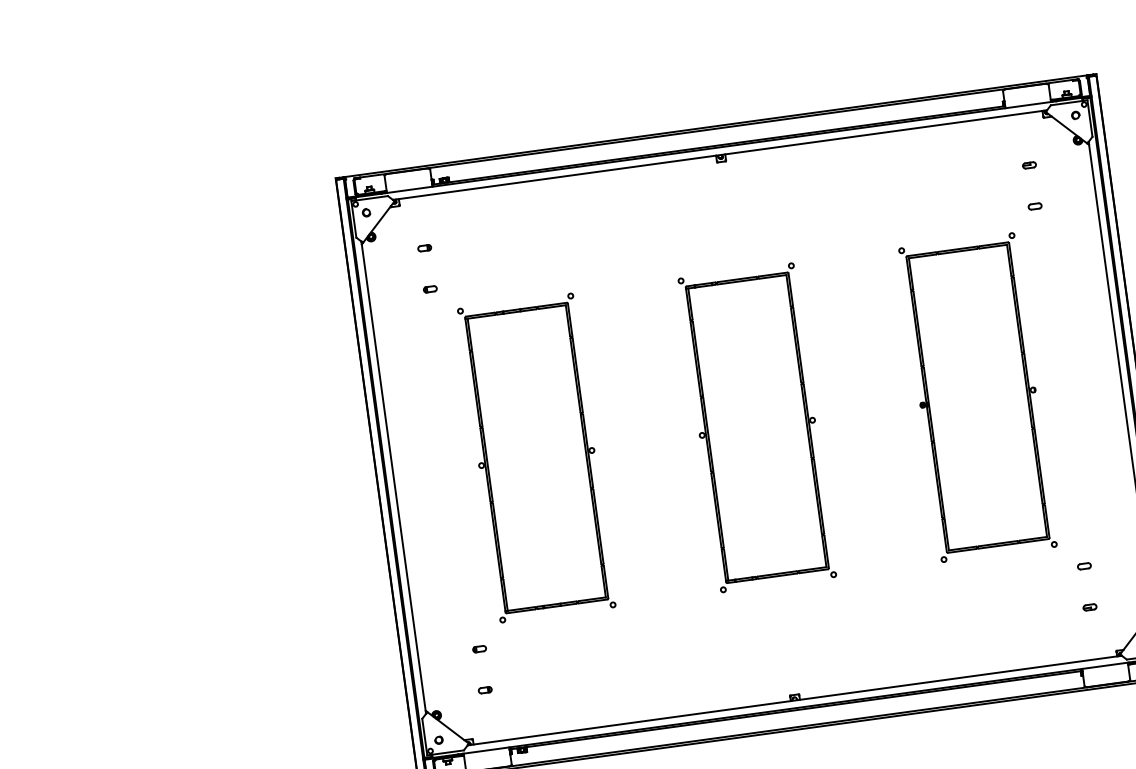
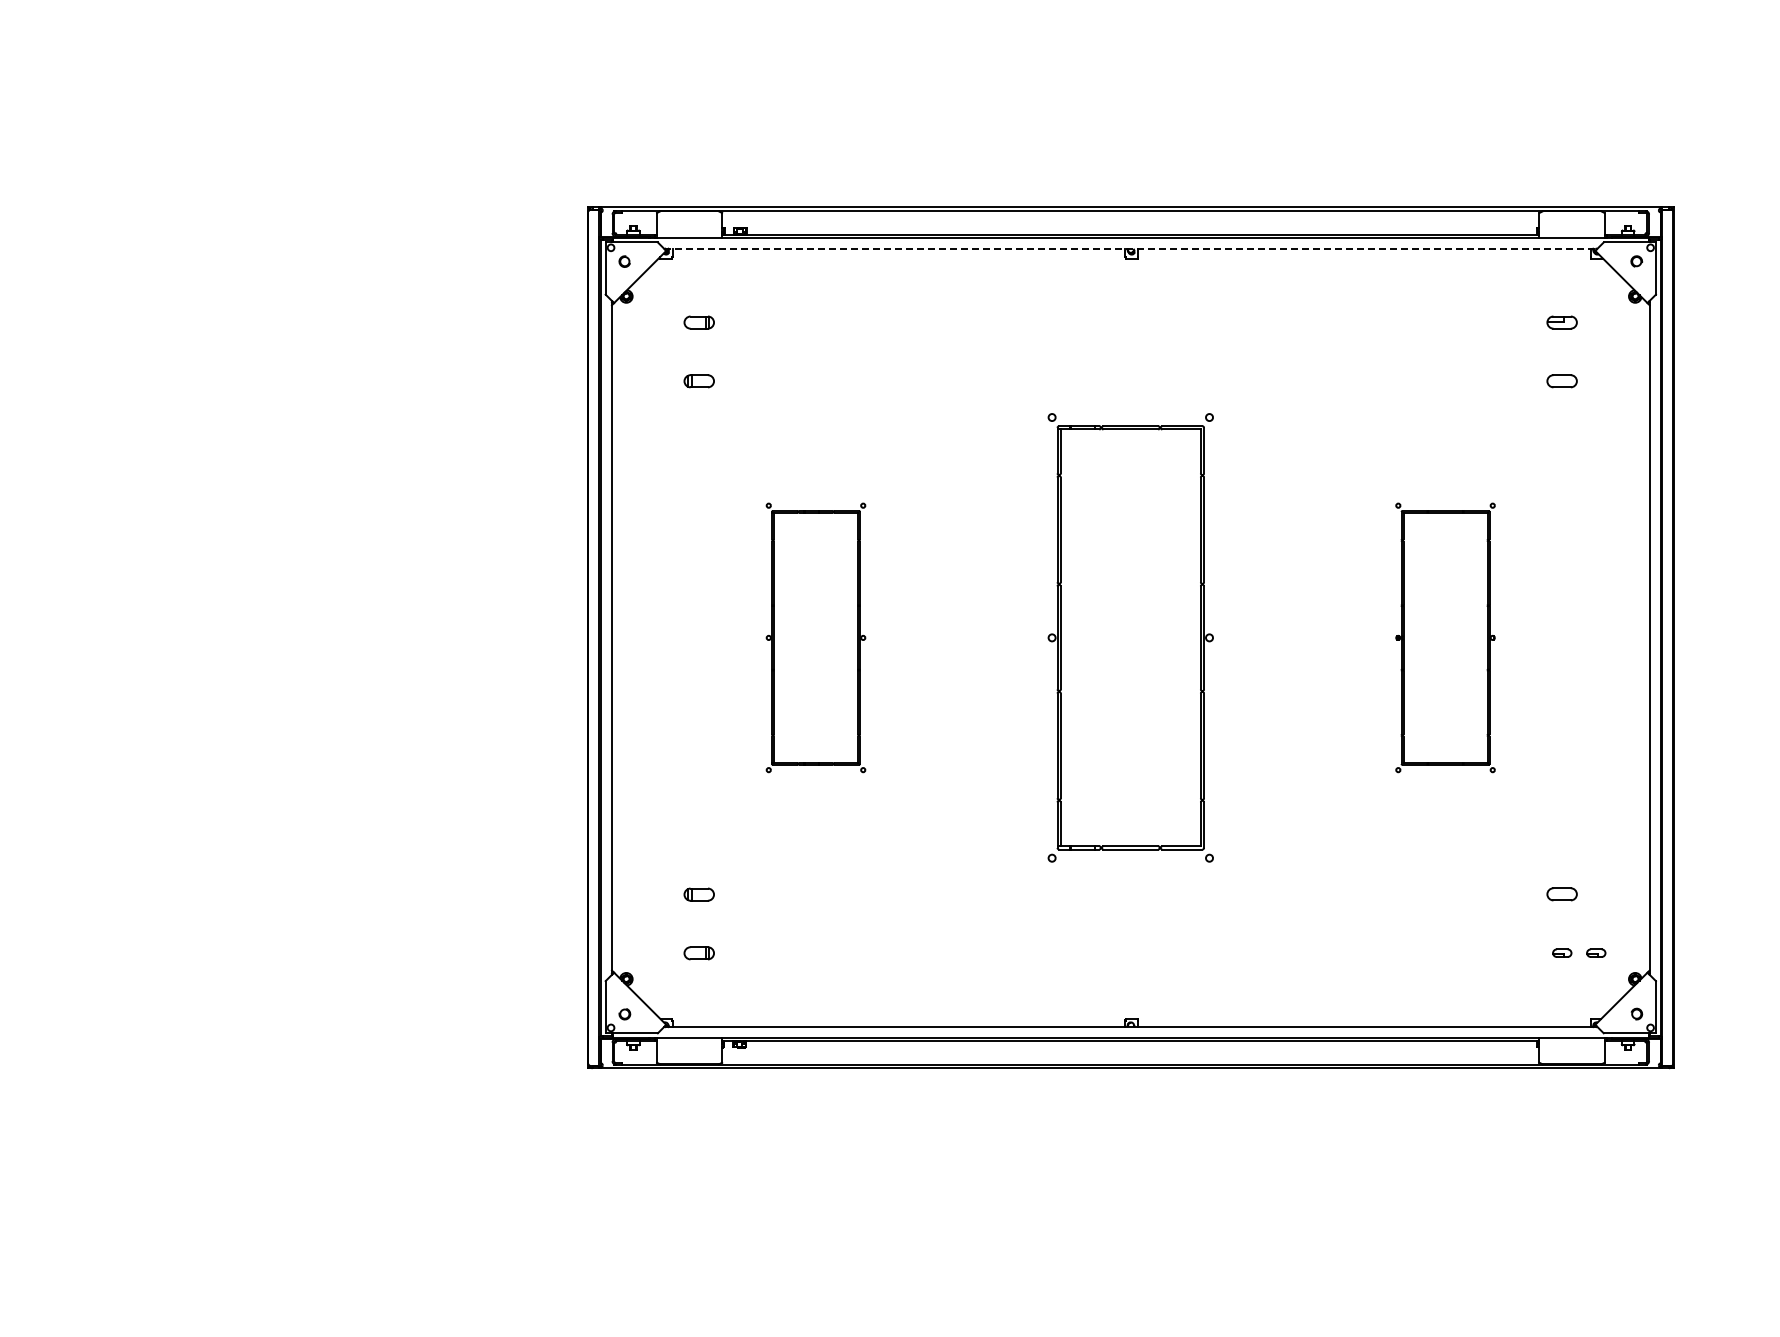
line: (719, 154) -> (1130, 248), solid -> dashed
part: (1029, 165) -> (1562, 322), size x1.6
part: (1035, 206) -> (1562, 380), size x1.6
part: (424, 248) -> (699, 322), size x1.6
part: (430, 288) -> (699, 380), size x1.6
part: (977, 397) -> (1445, 637), size x0.6
part: (536, 457) -> (815, 637), size x0.6
part: (1084, 566) -> (1562, 894), size x1.6
part: (1113, 603) -> (1596, 952), added
part: (479, 649) -> (699, 894), size x1.6
part: (485, 689) -> (699, 952), size x1.6

